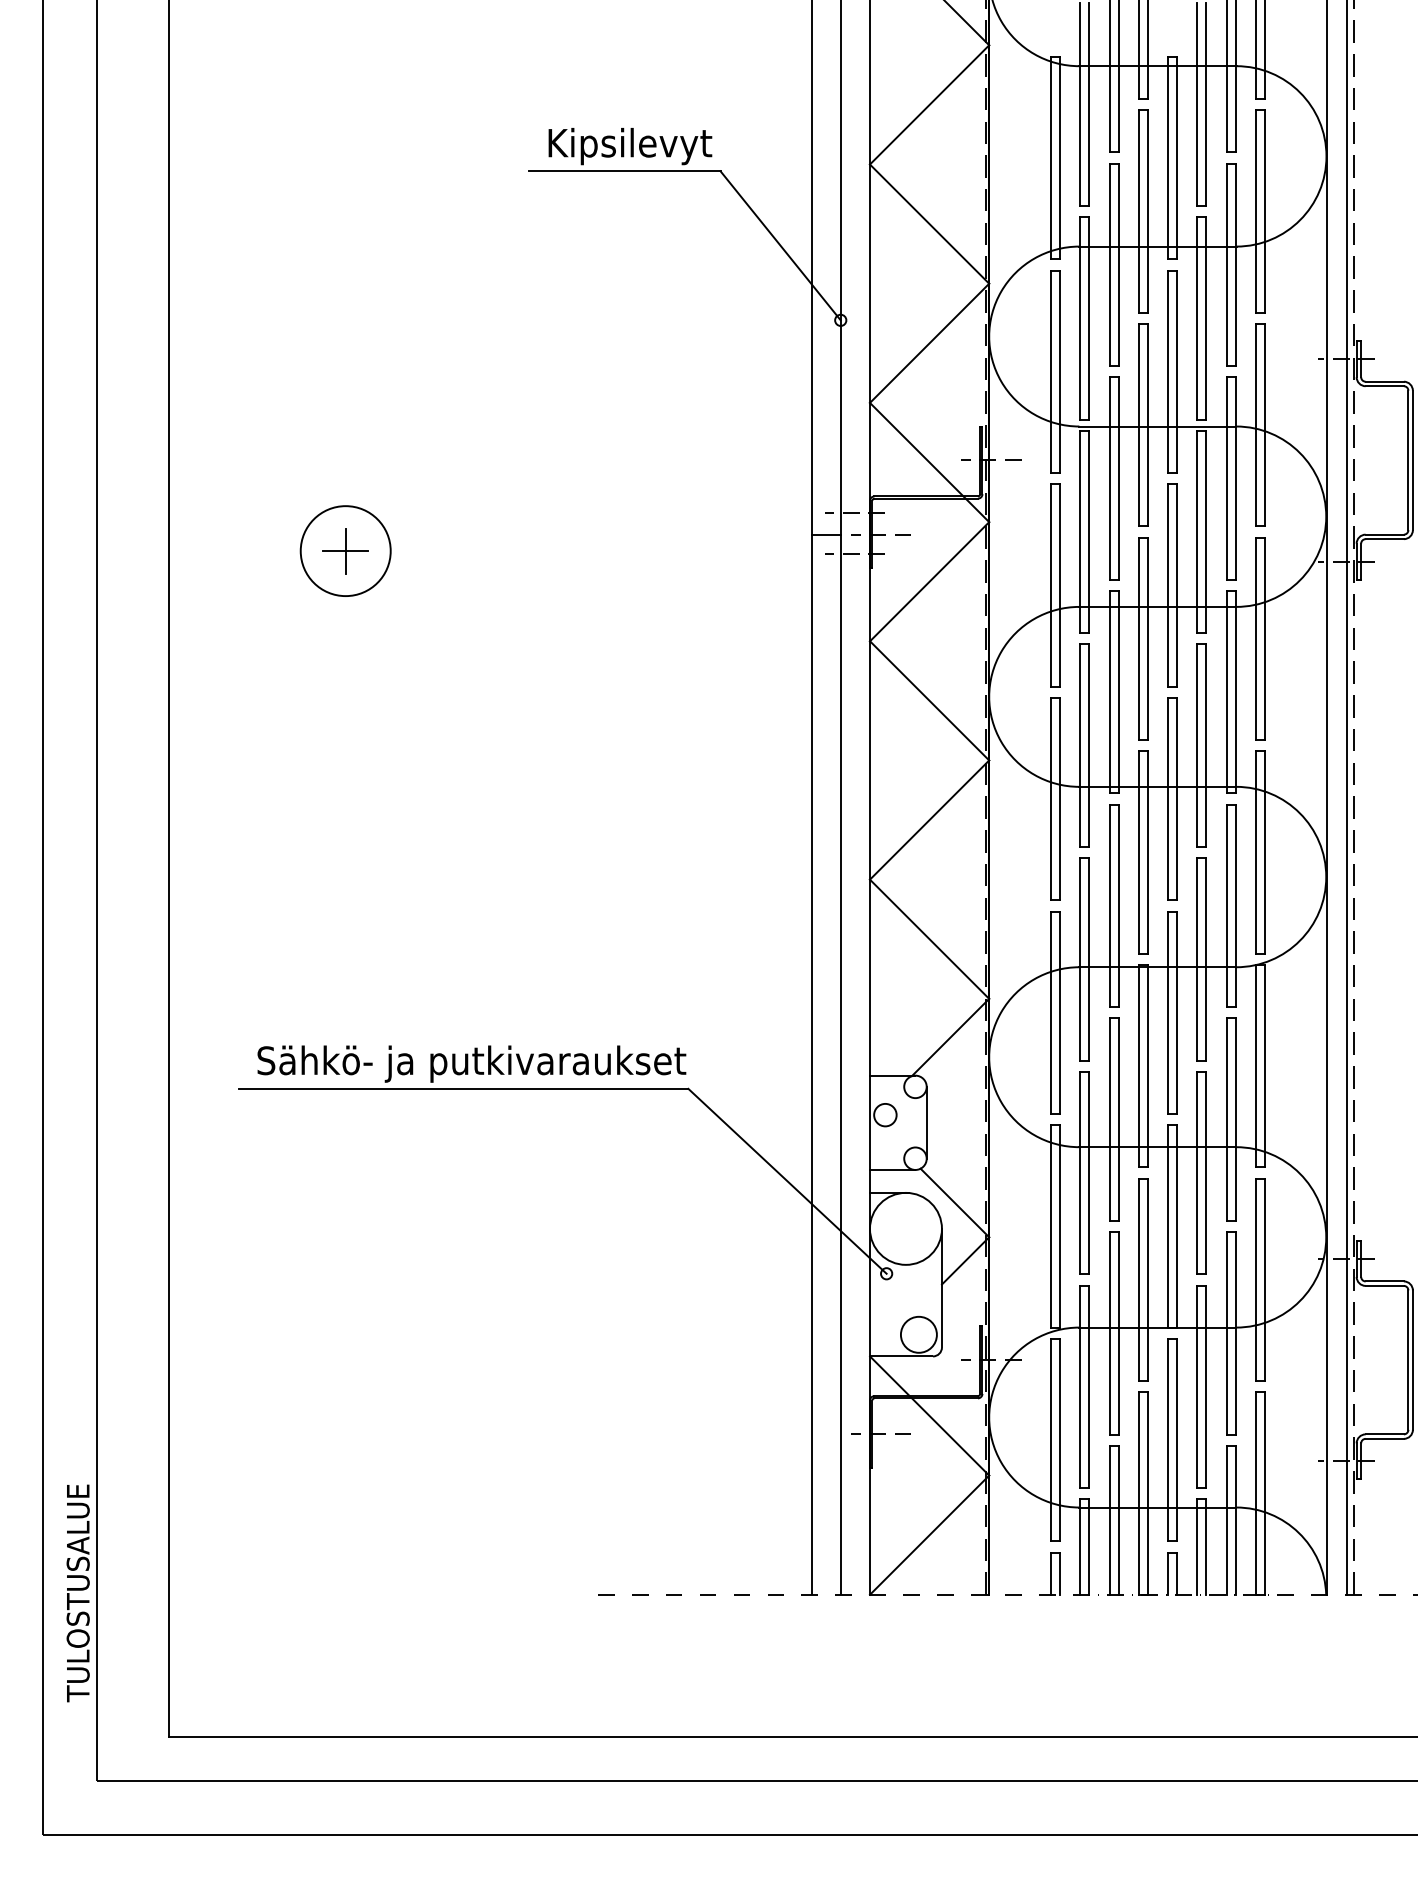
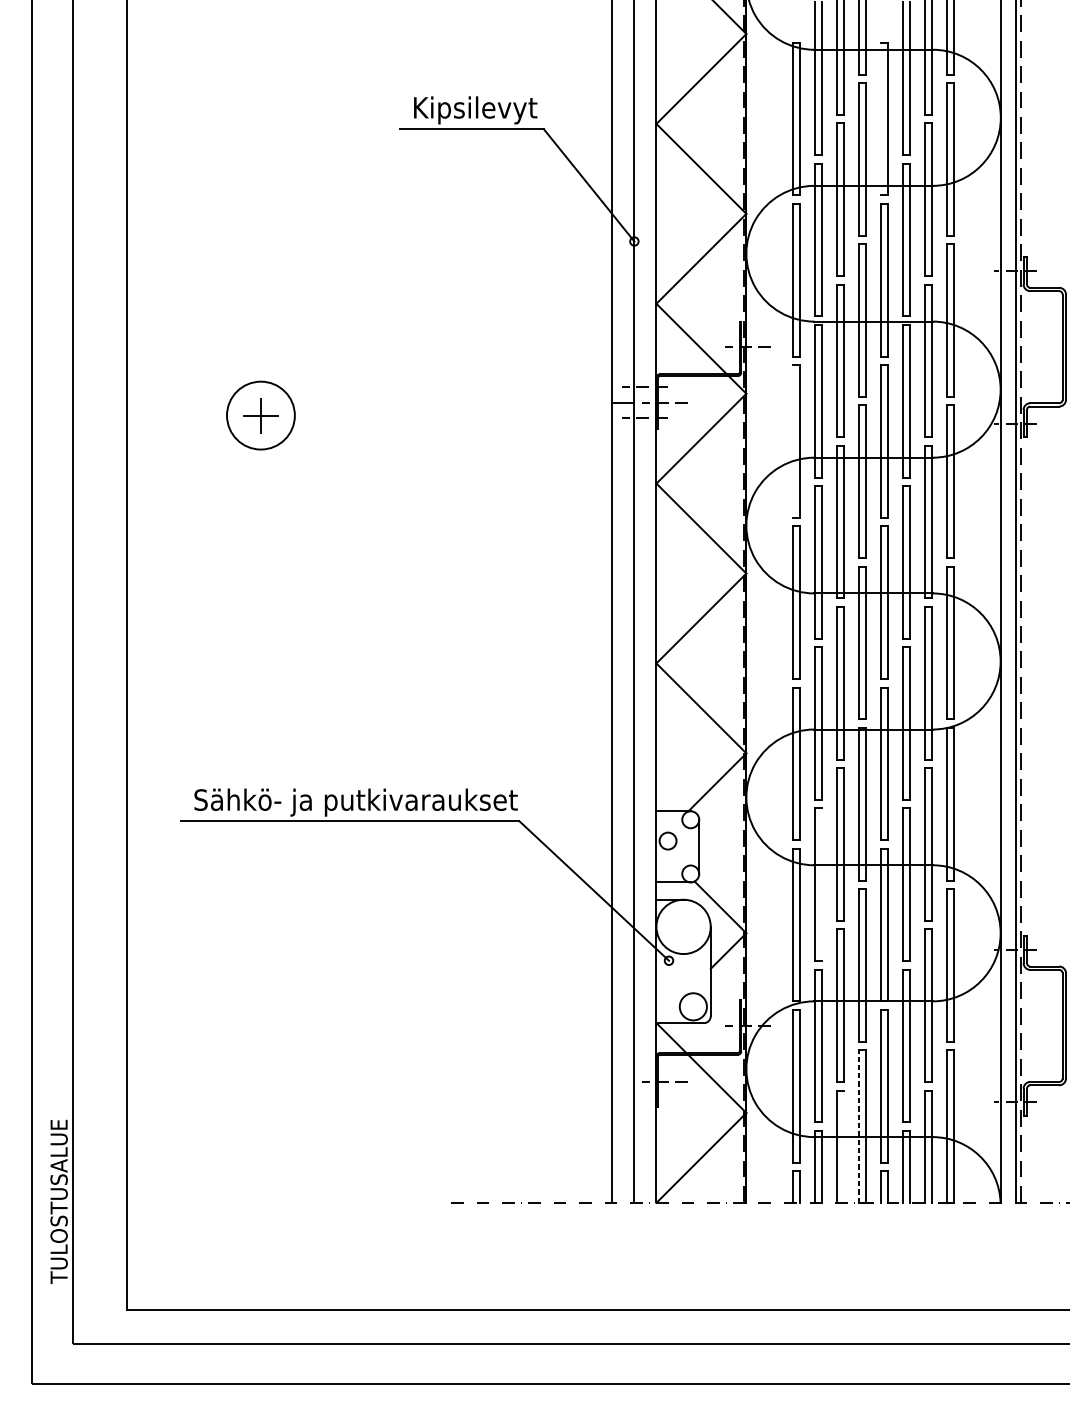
line: (1168, 157) -> (881, 118), removed
line: (1051, 585) -> (793, 441), removed
line: (1089, 1172) -> (822, 884), removed
line: (1138, 1493) -> (859, 1126), solid -> dashed
line: (1118, 1519) -> (843, 1146), removed

